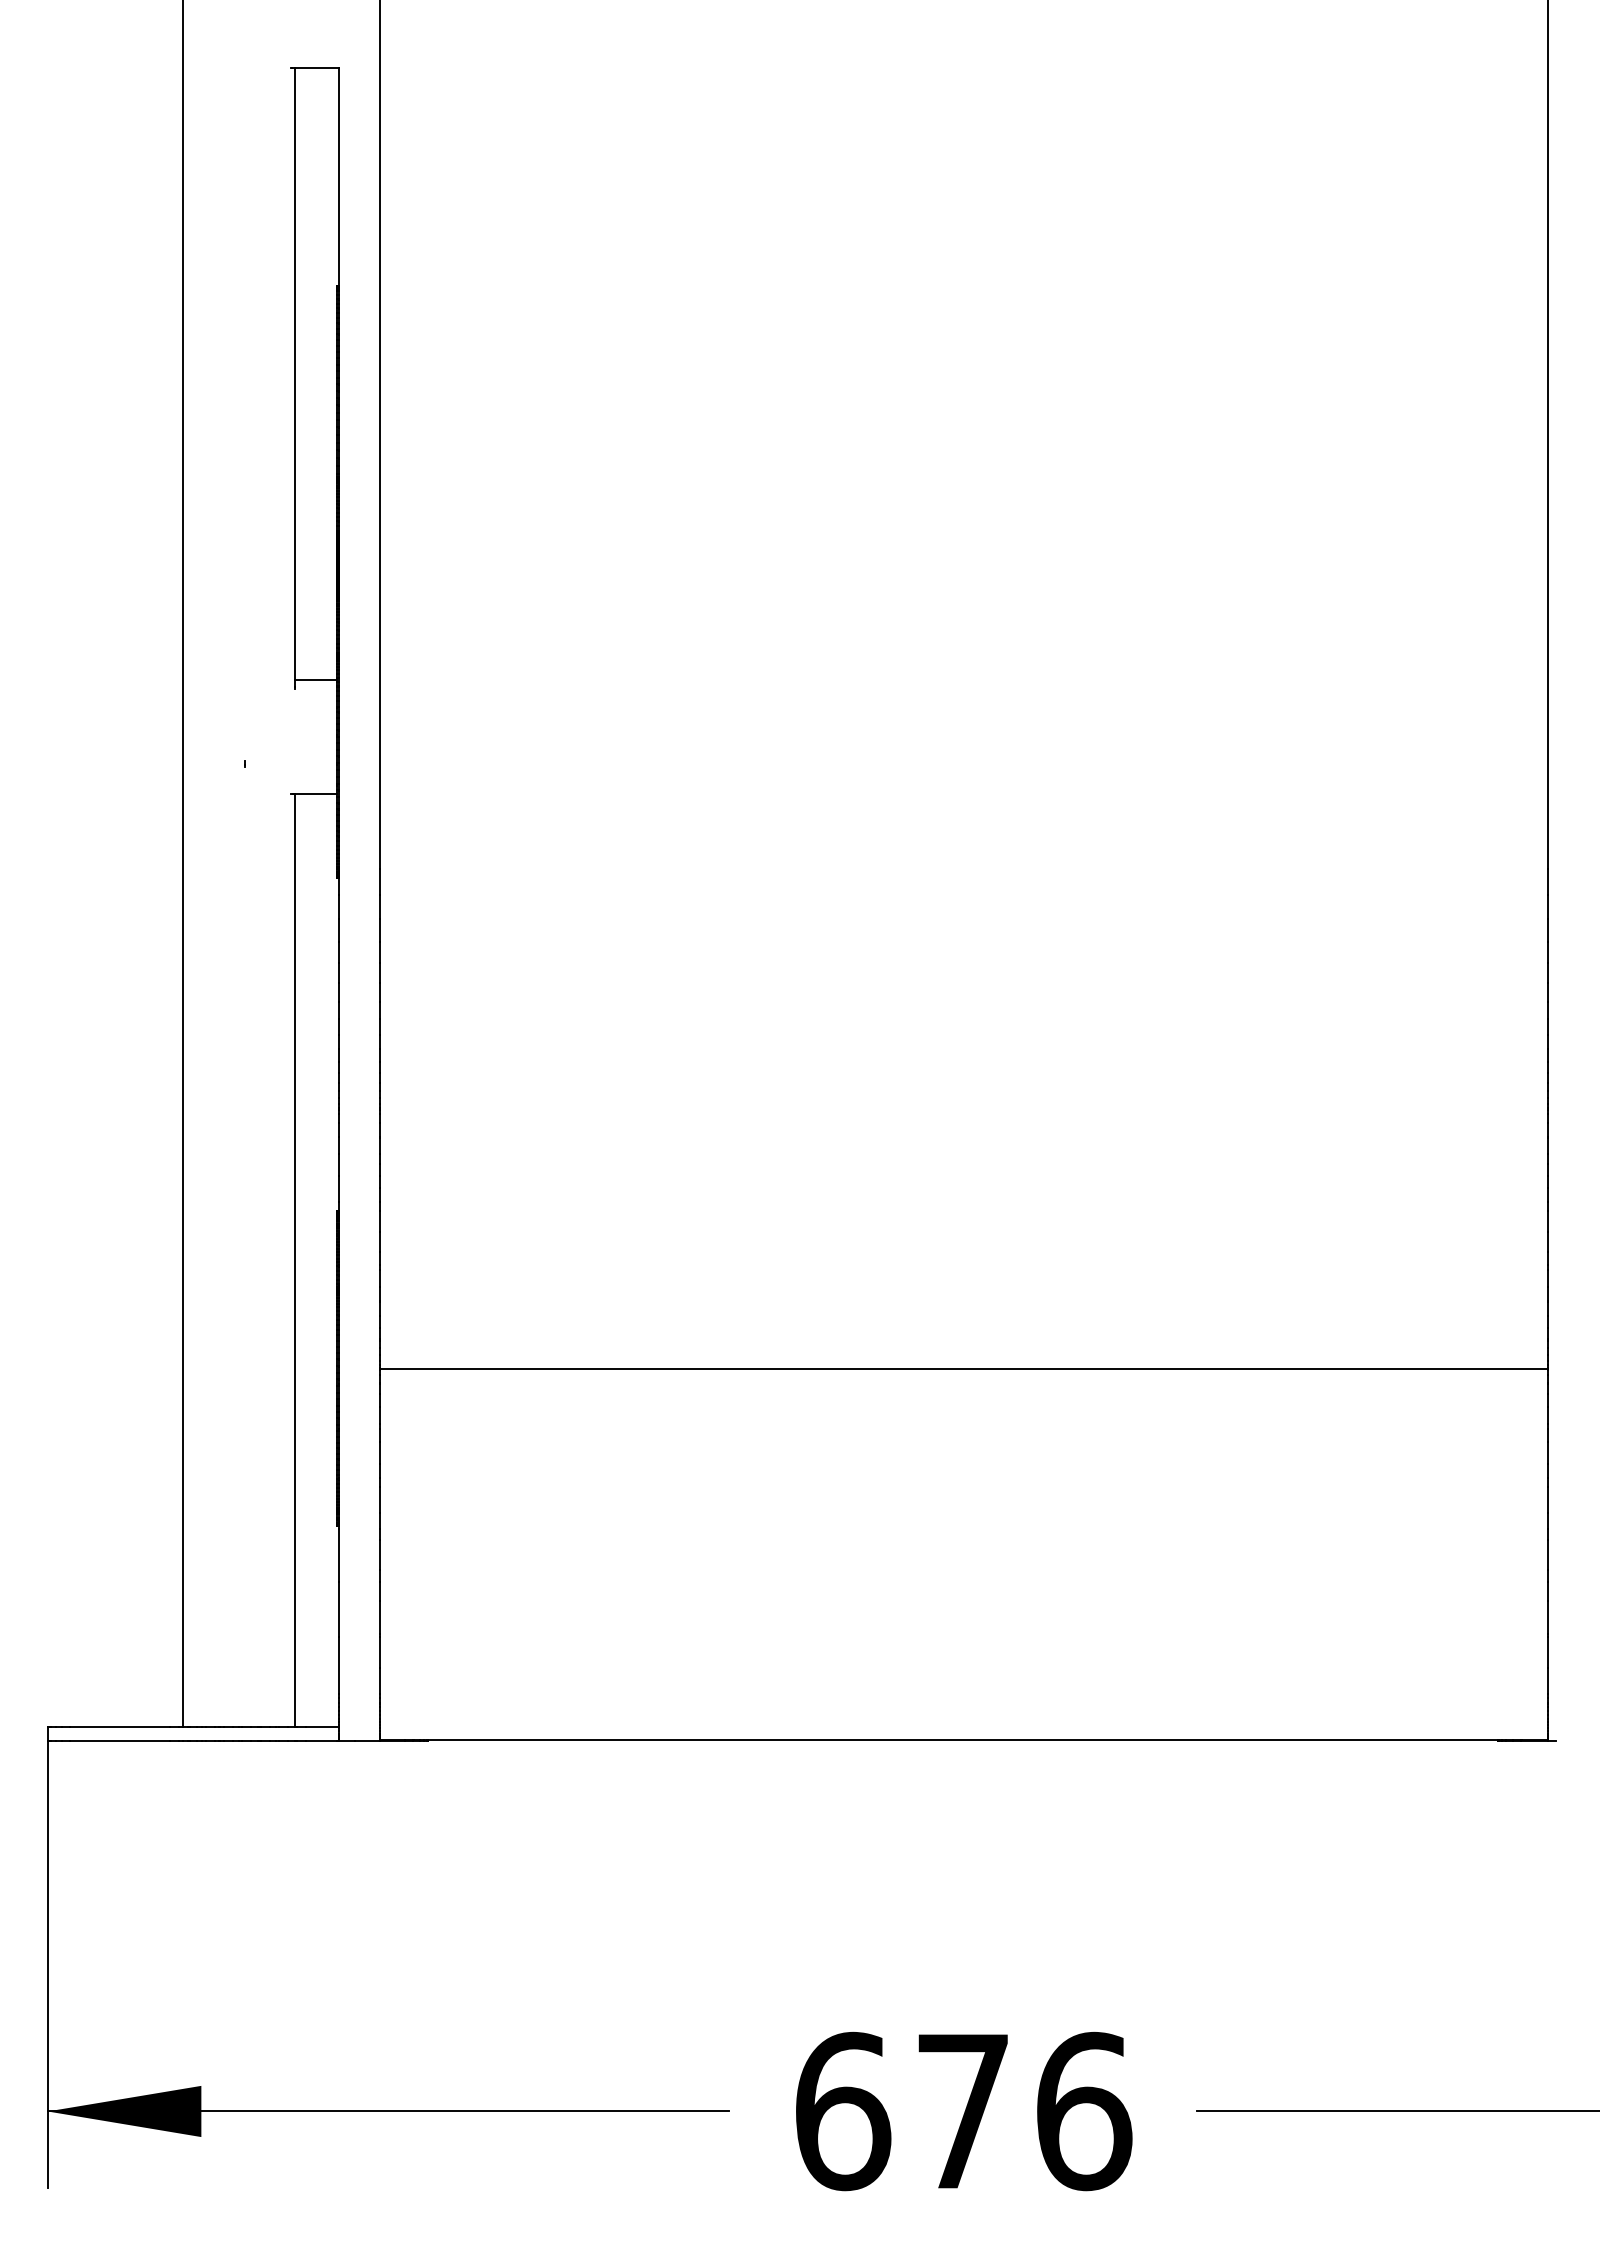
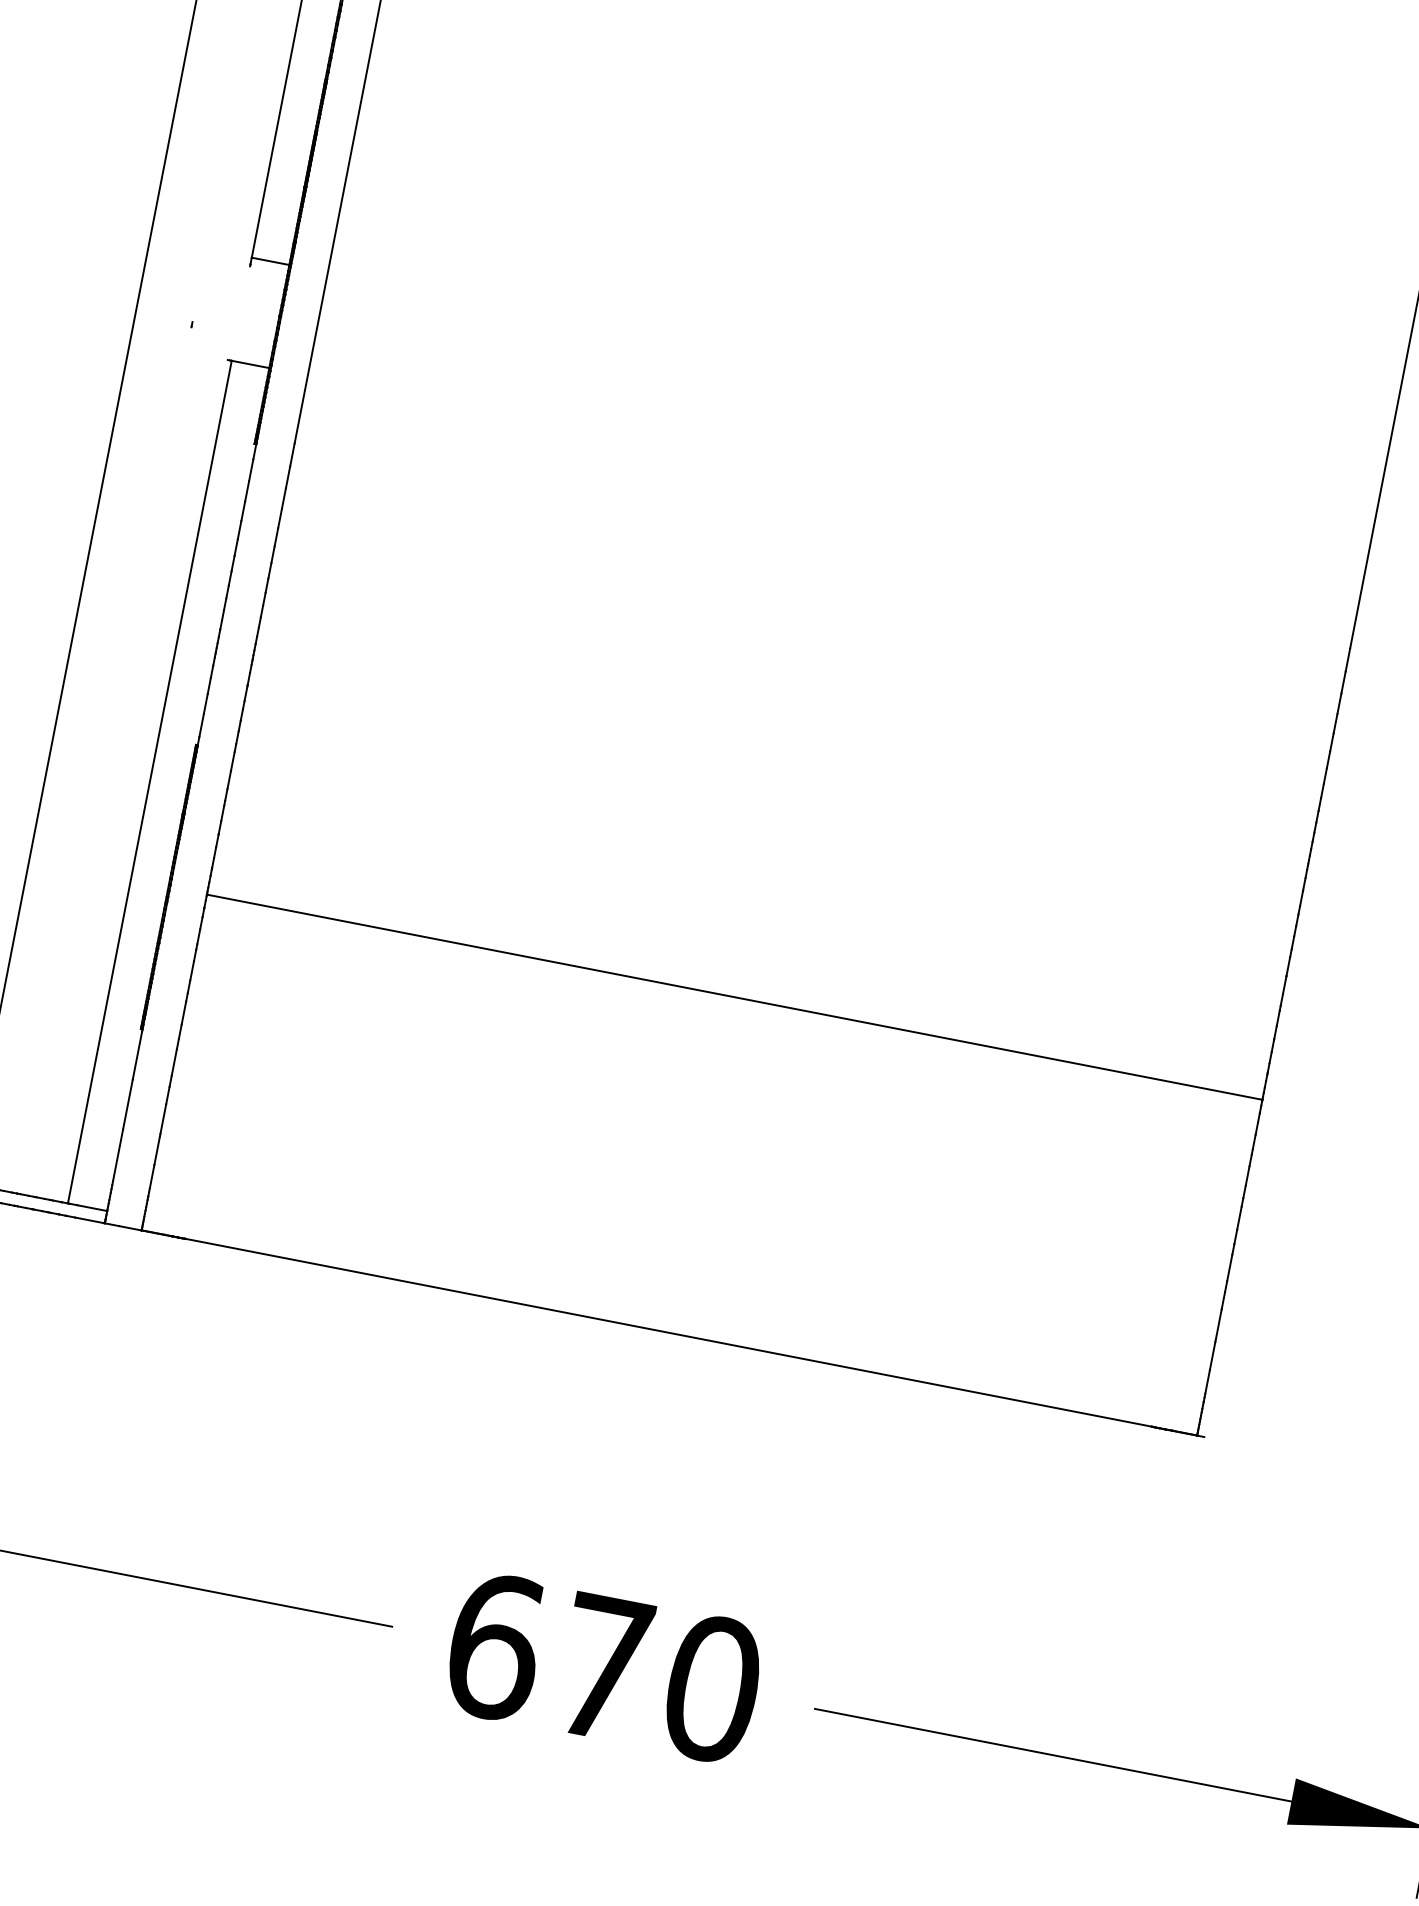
text: (1084, 2111) -> (713, 1689), 676 -> 670

